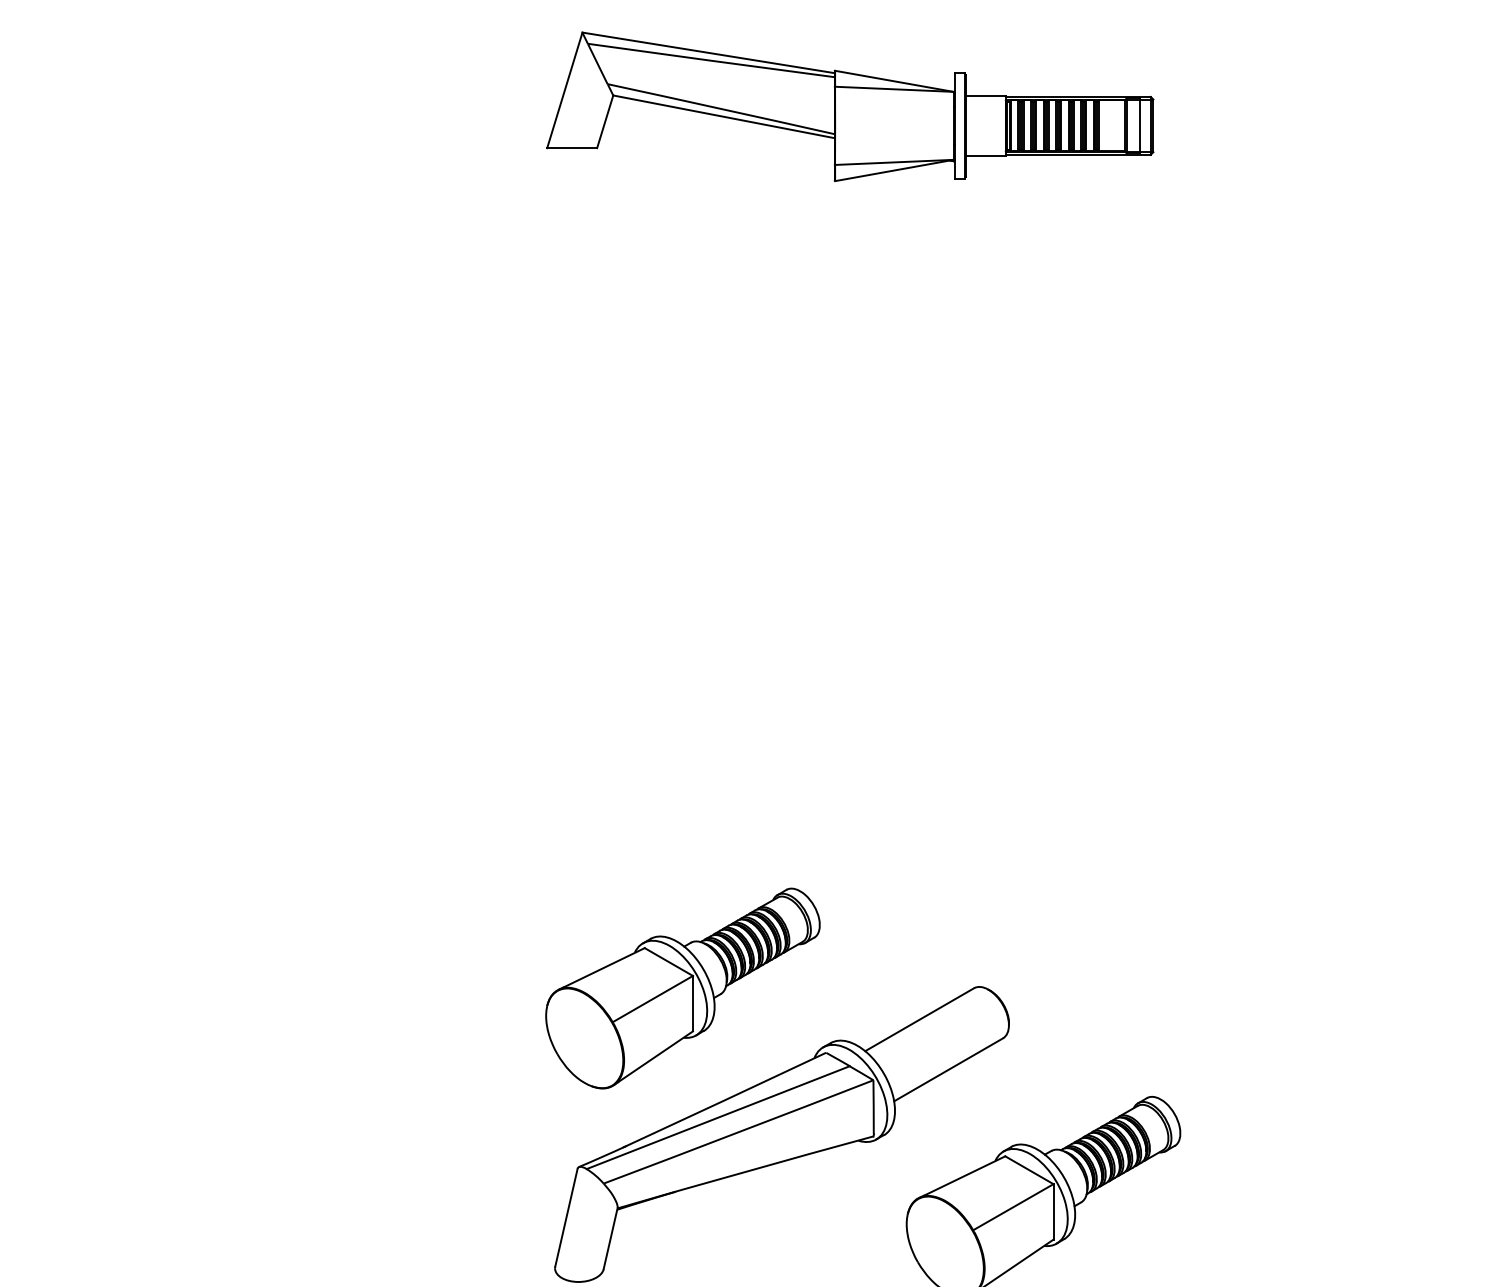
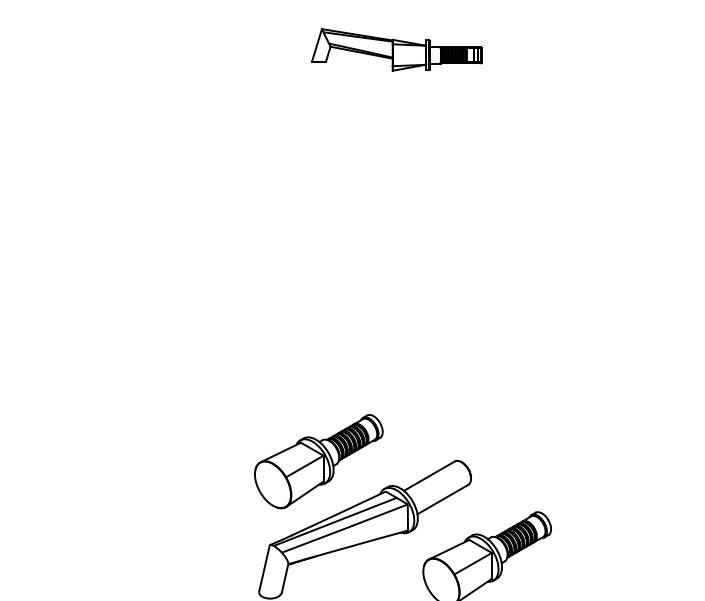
part: (849, 105) -> (396, 49), size x0.6

